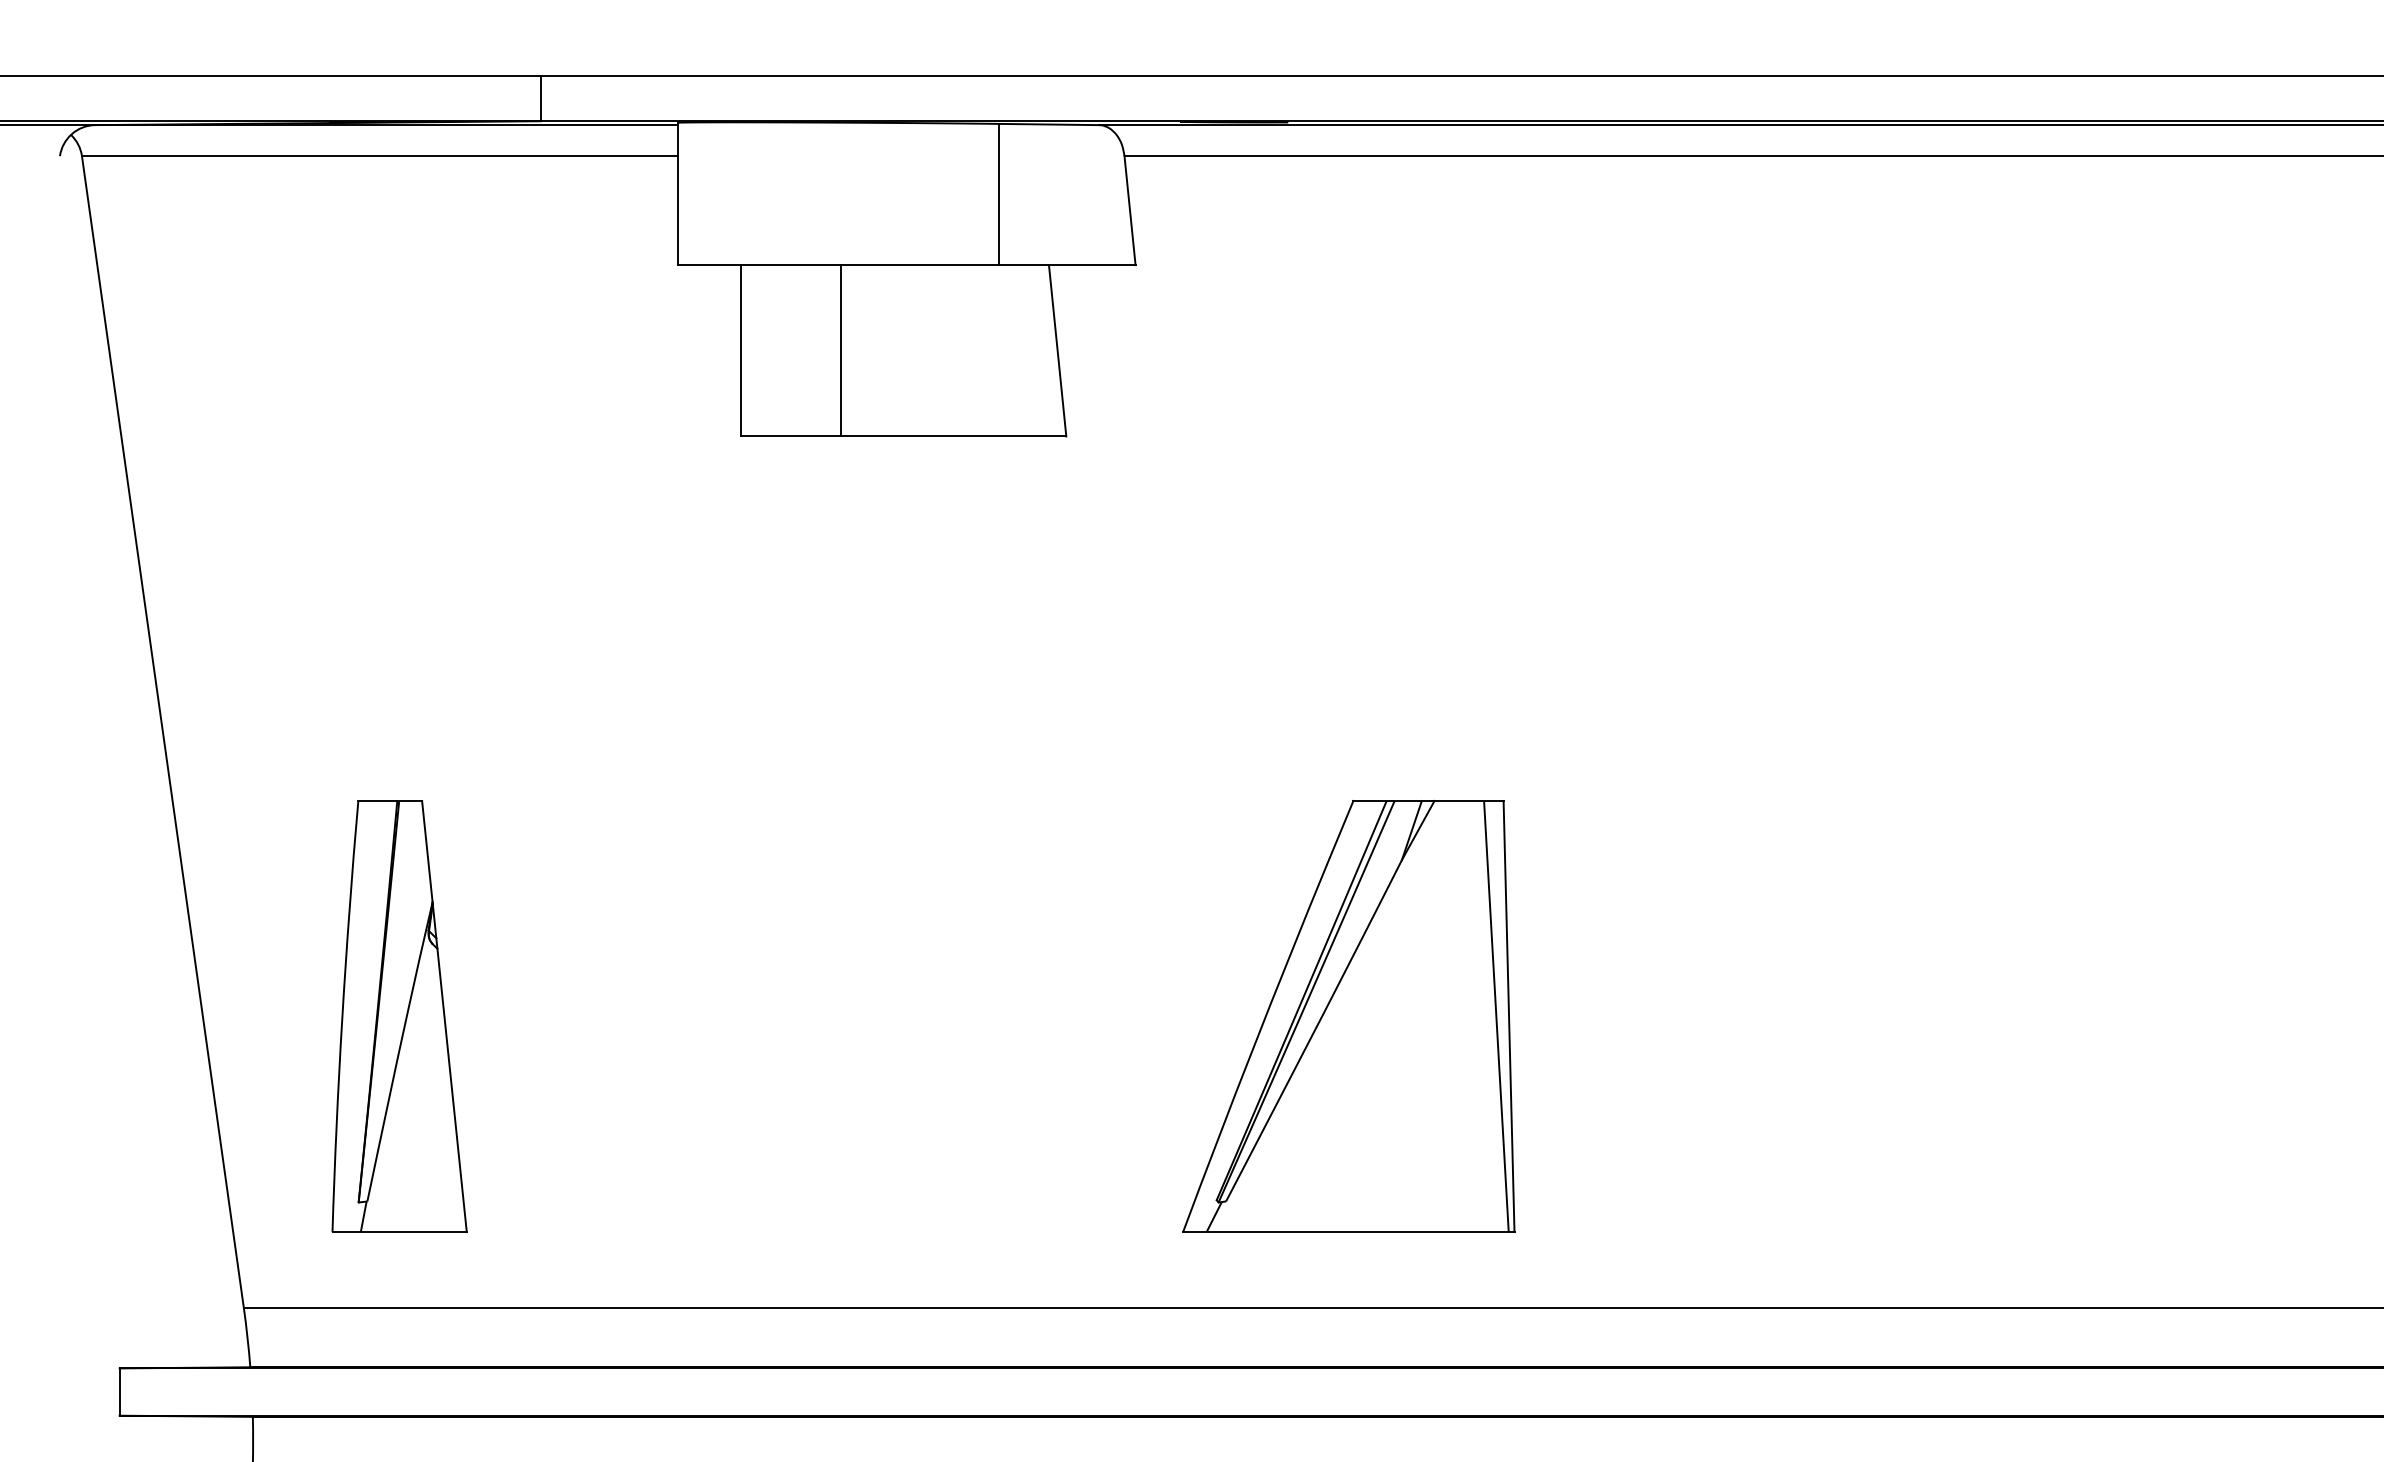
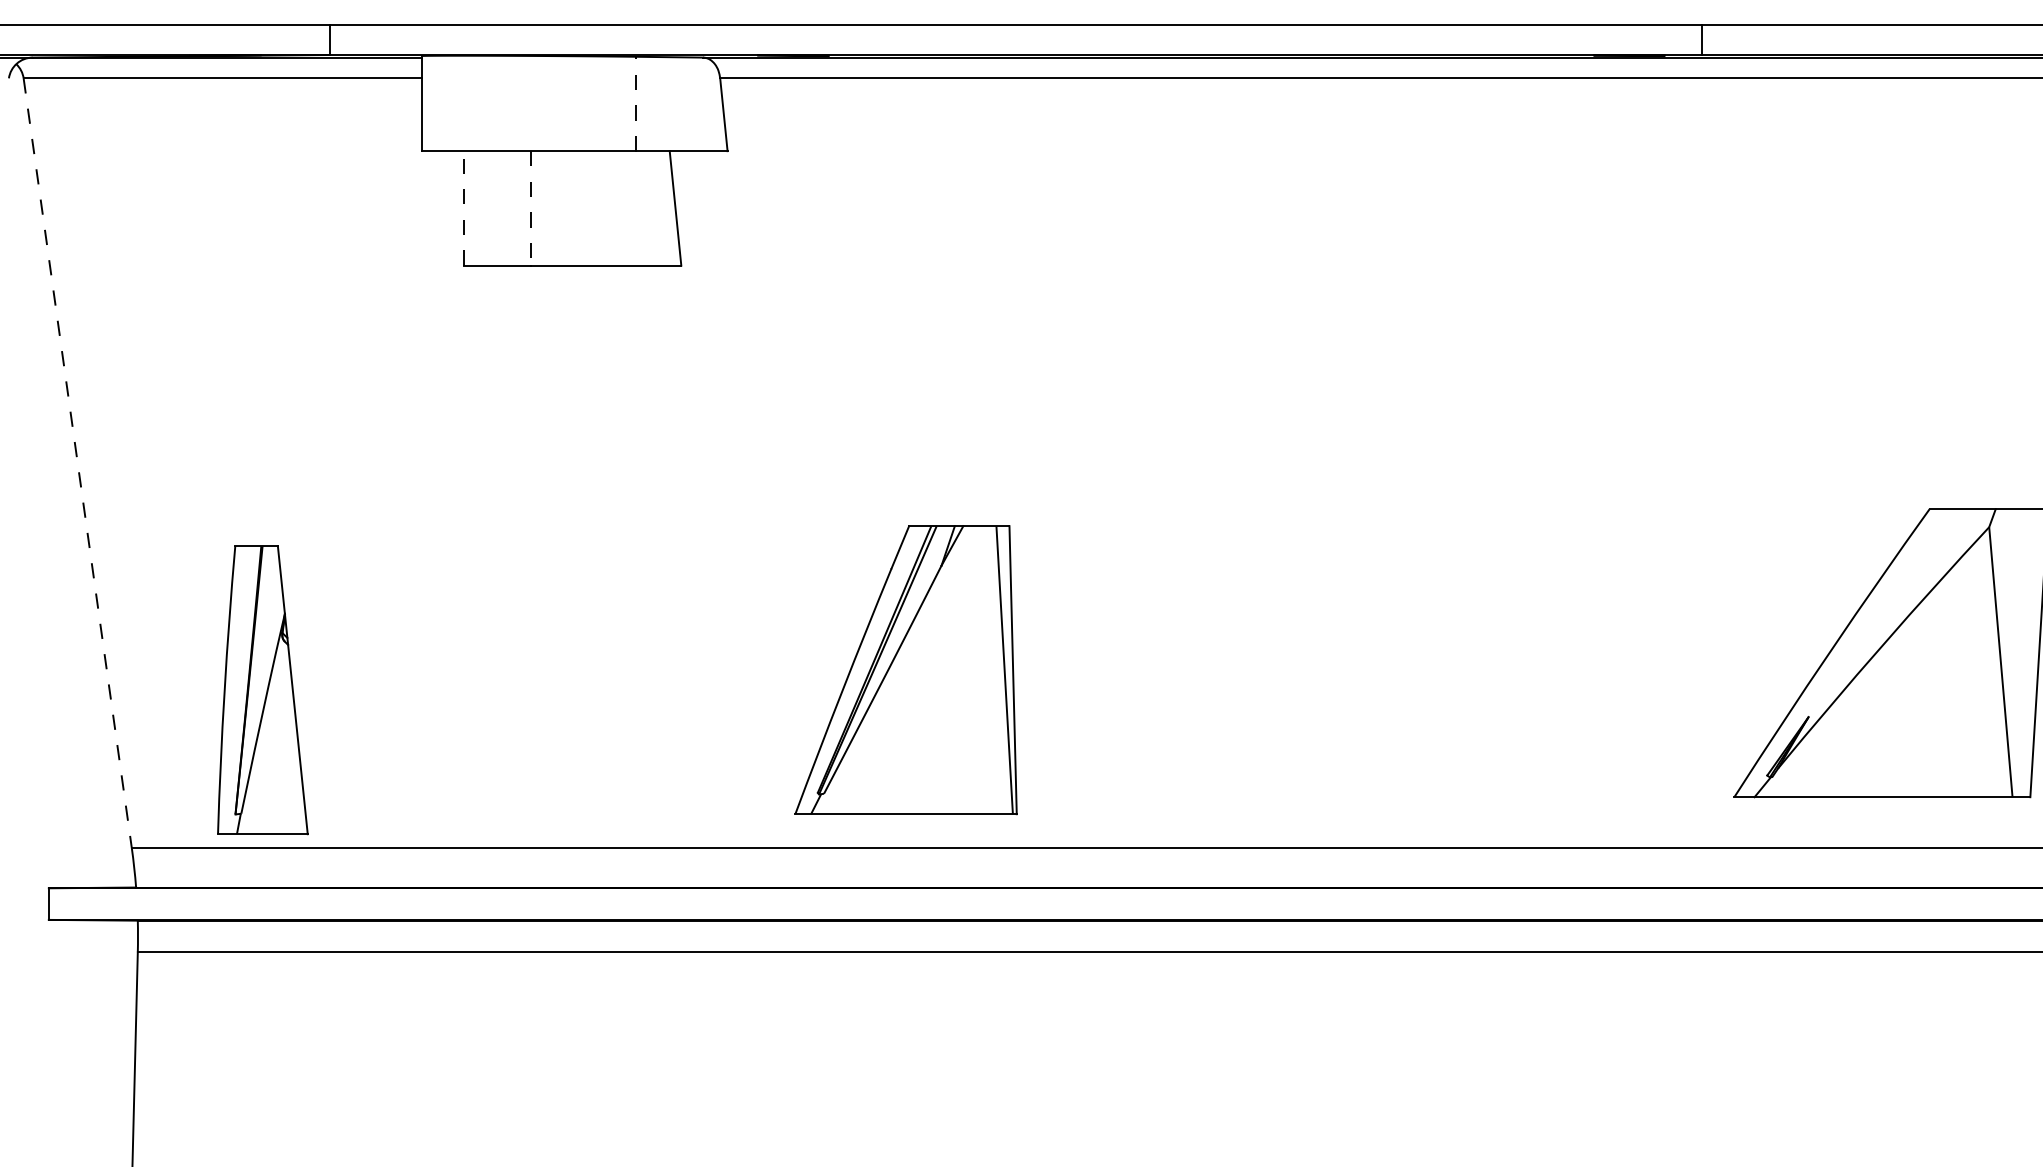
line: (999, 193) -> (636, 103), solid -> dashed
line: (741, 349) -> (464, 207), solid -> dashed
line: (840, 350) -> (530, 208), solid -> dashed
line: (162, 732) -> (77, 463), solid -> dashed
part: (399, 1016) -> (262, 690), moved
part: (1347, 1016) -> (905, 670), moved

